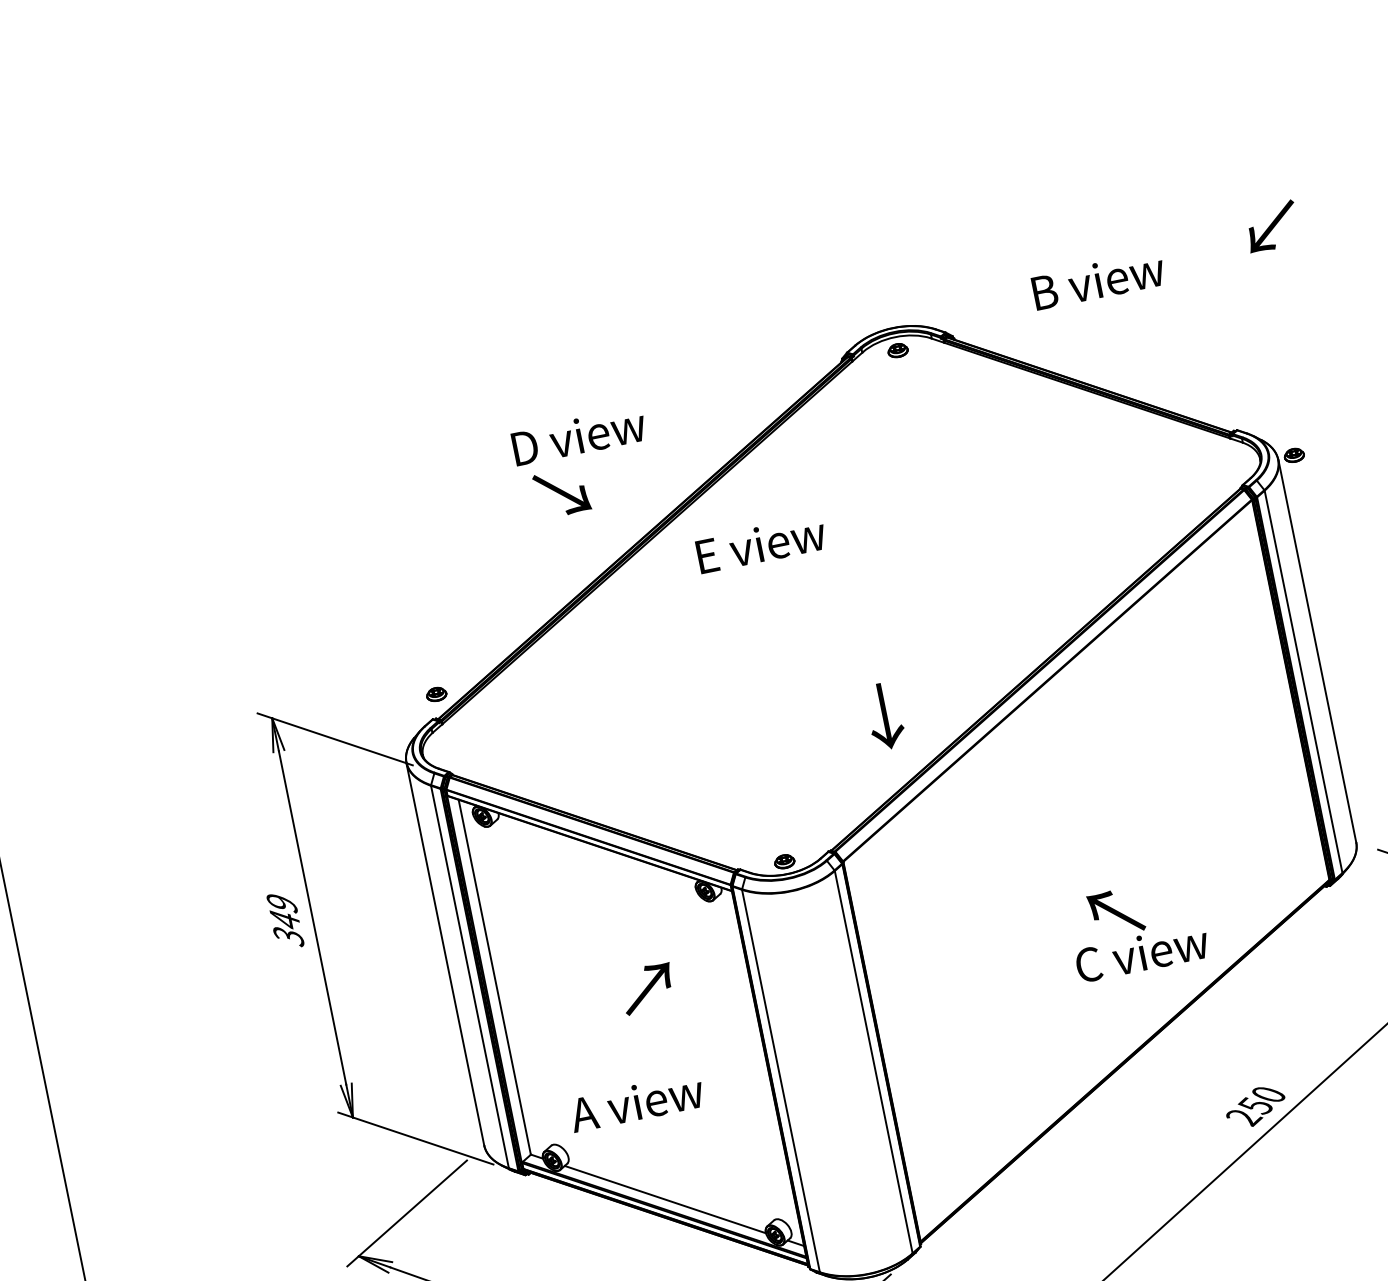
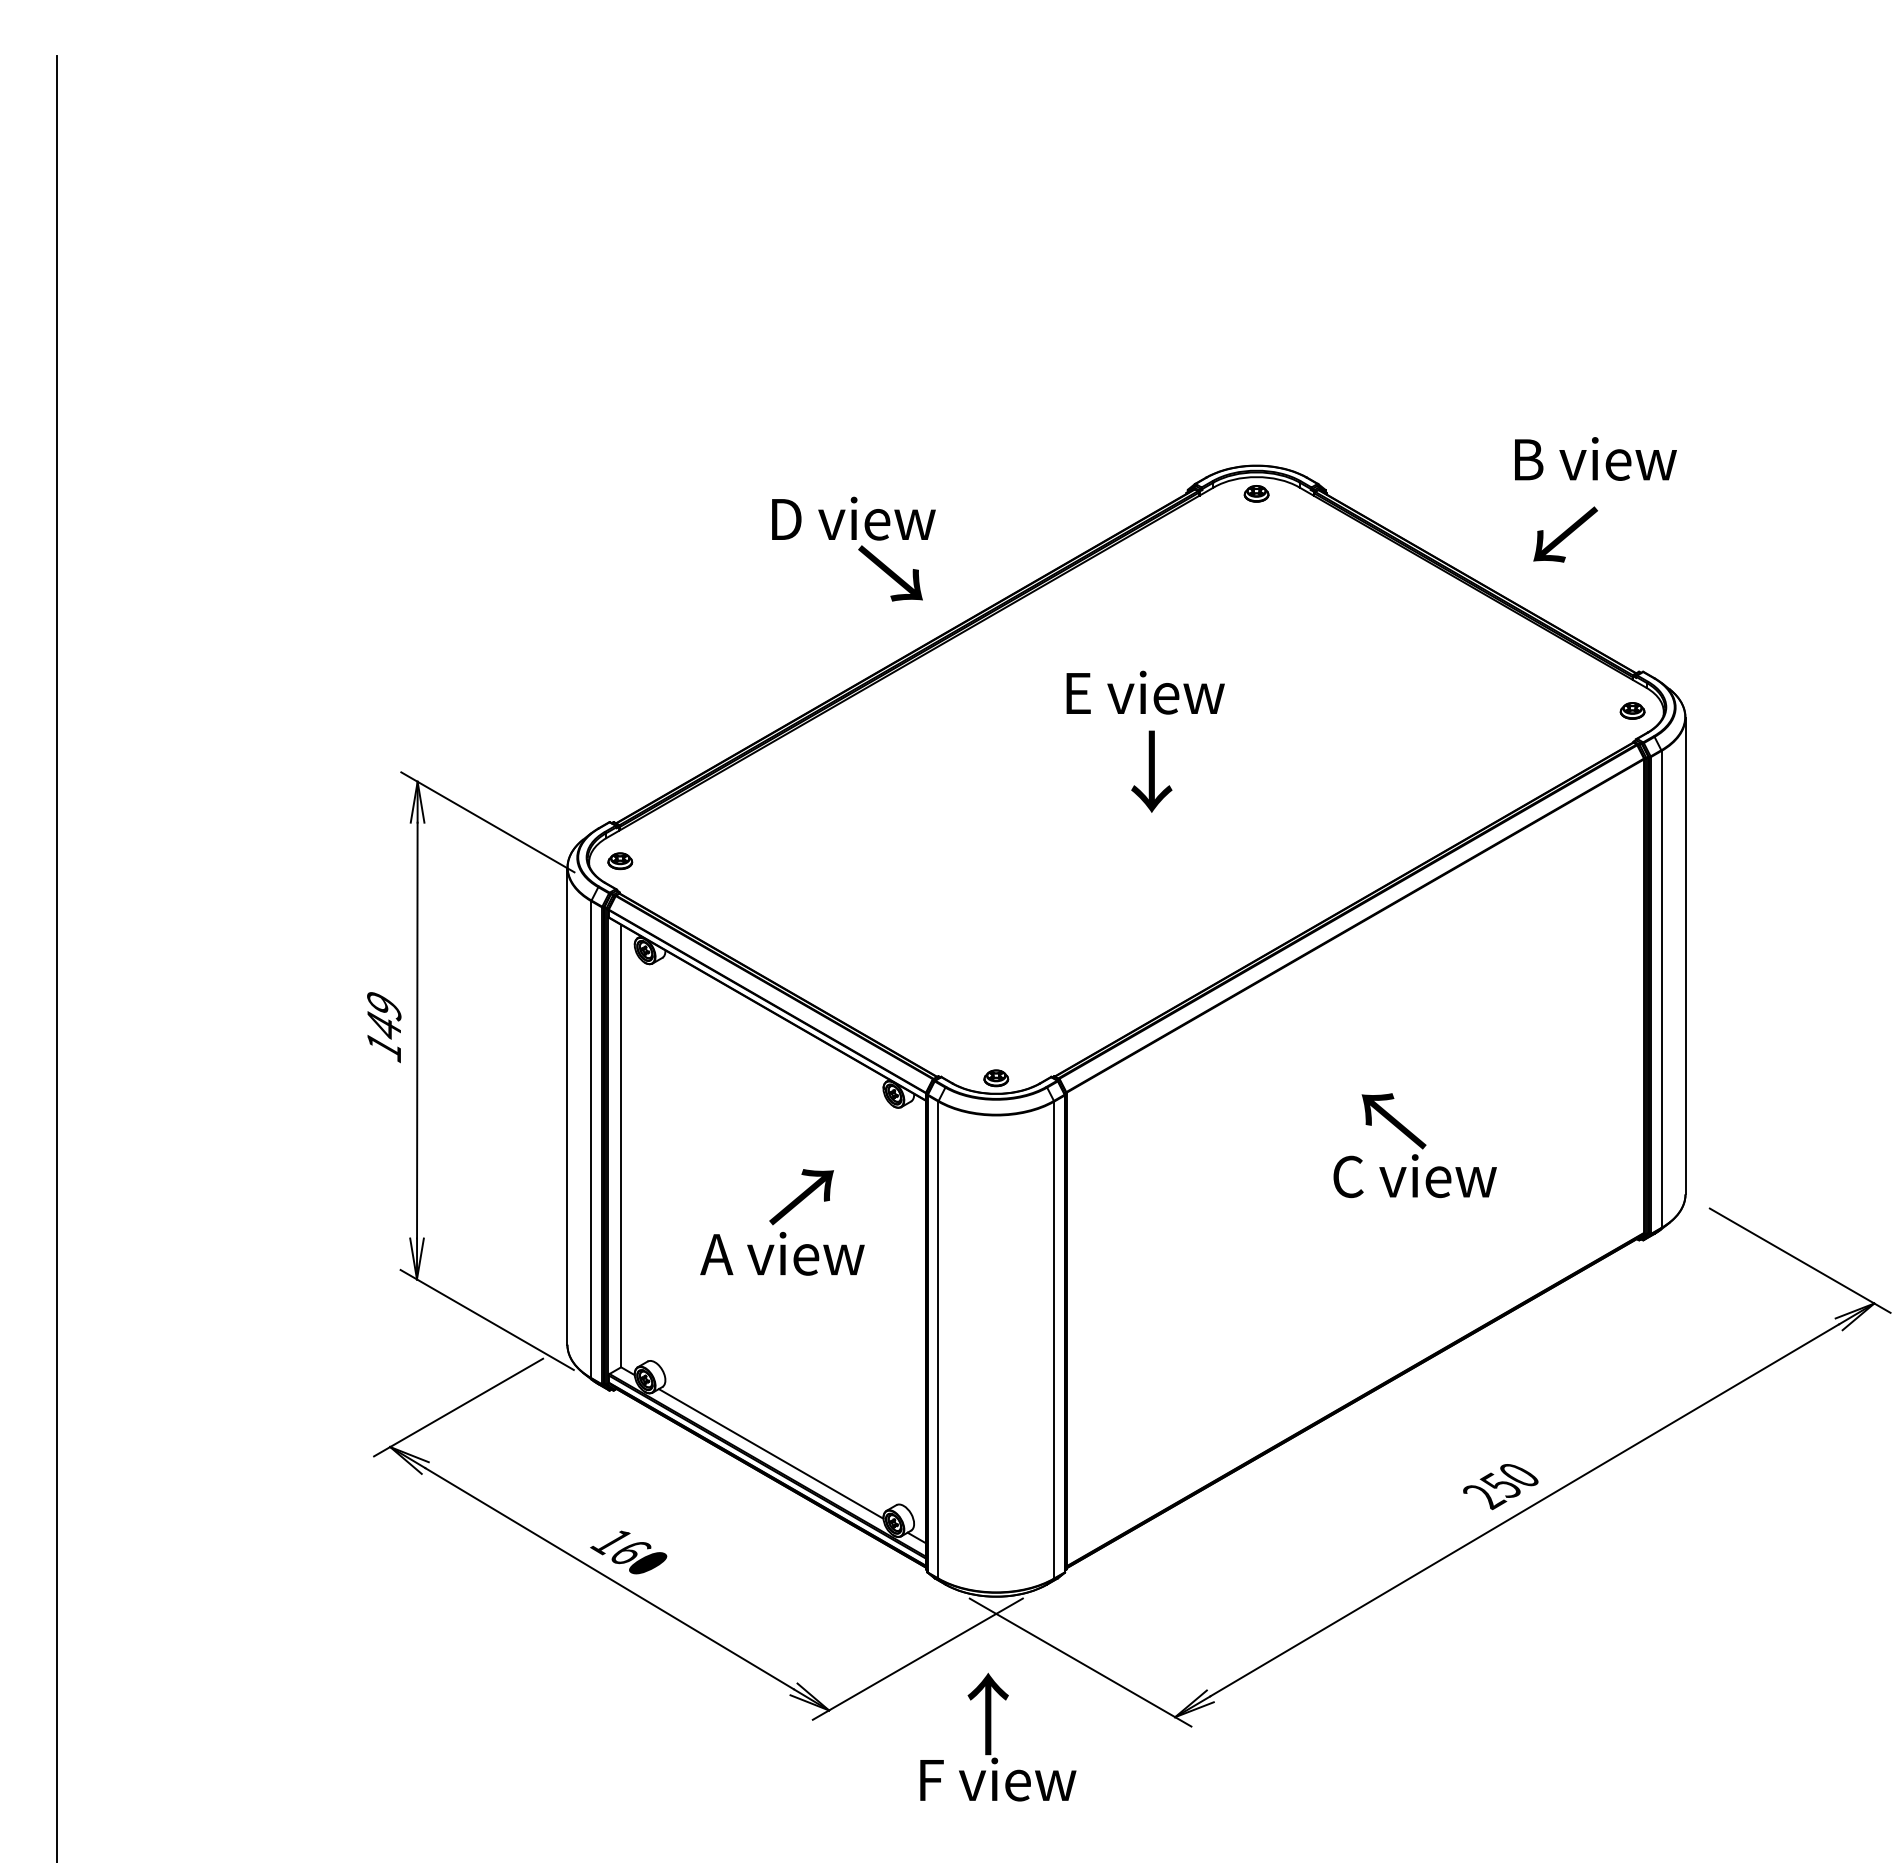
text: (1271, 226) -> (1565, 534), moved
text: (1098, 280) -> (1595, 458), moved
part: (1294, 455) -> (1632, 710), moved
text: (561, 492) -> (890, 573), moved
text: (761, 544) -> (1145, 692), moved
part: (436, 694) -> (620, 861), moved
text: (884, 716) -> (1151, 771), moved
text: (1136, 928) -> (1414, 1145), moved
text: (289, 936) -> (384, 1047), 349 -> 149
text: (636, 1102) -> (782, 1253), moved

